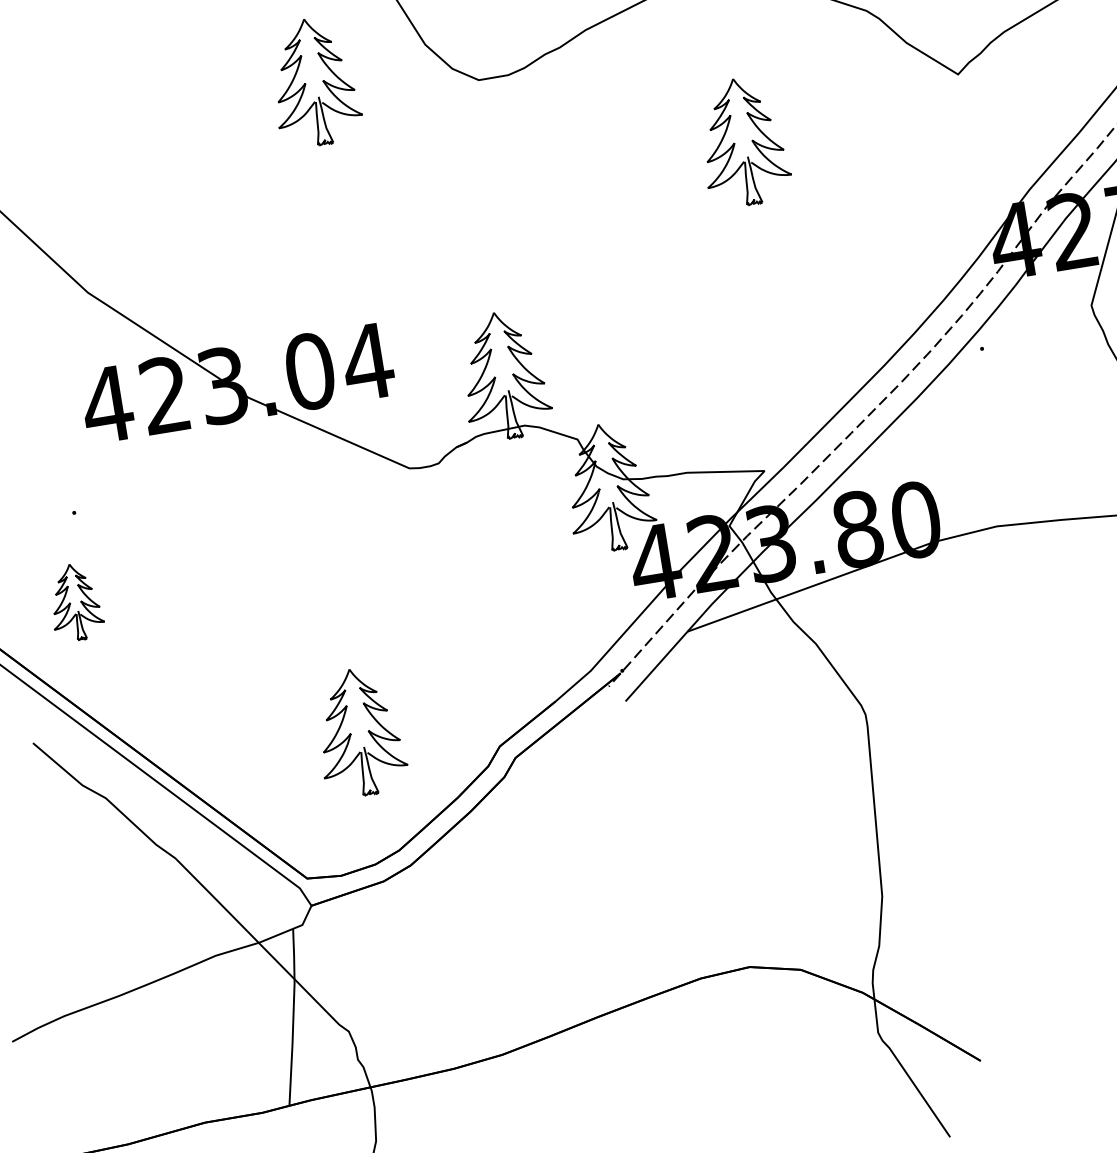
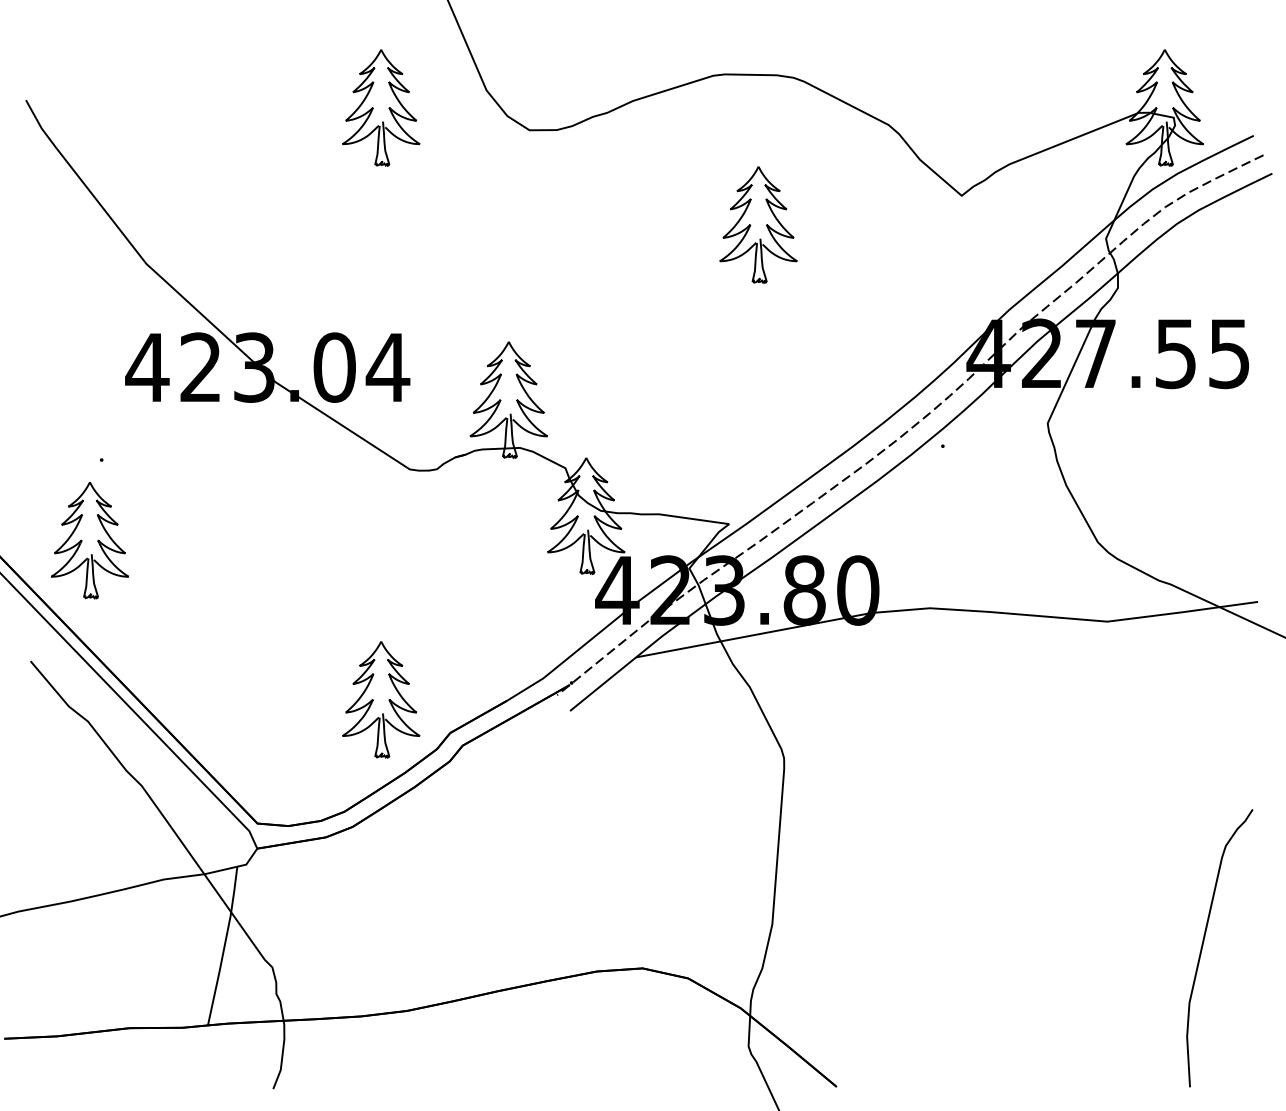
part: (75, 602) -> (89, 540), size x1.67
part: (359, 732) -> (381, 699), moved

